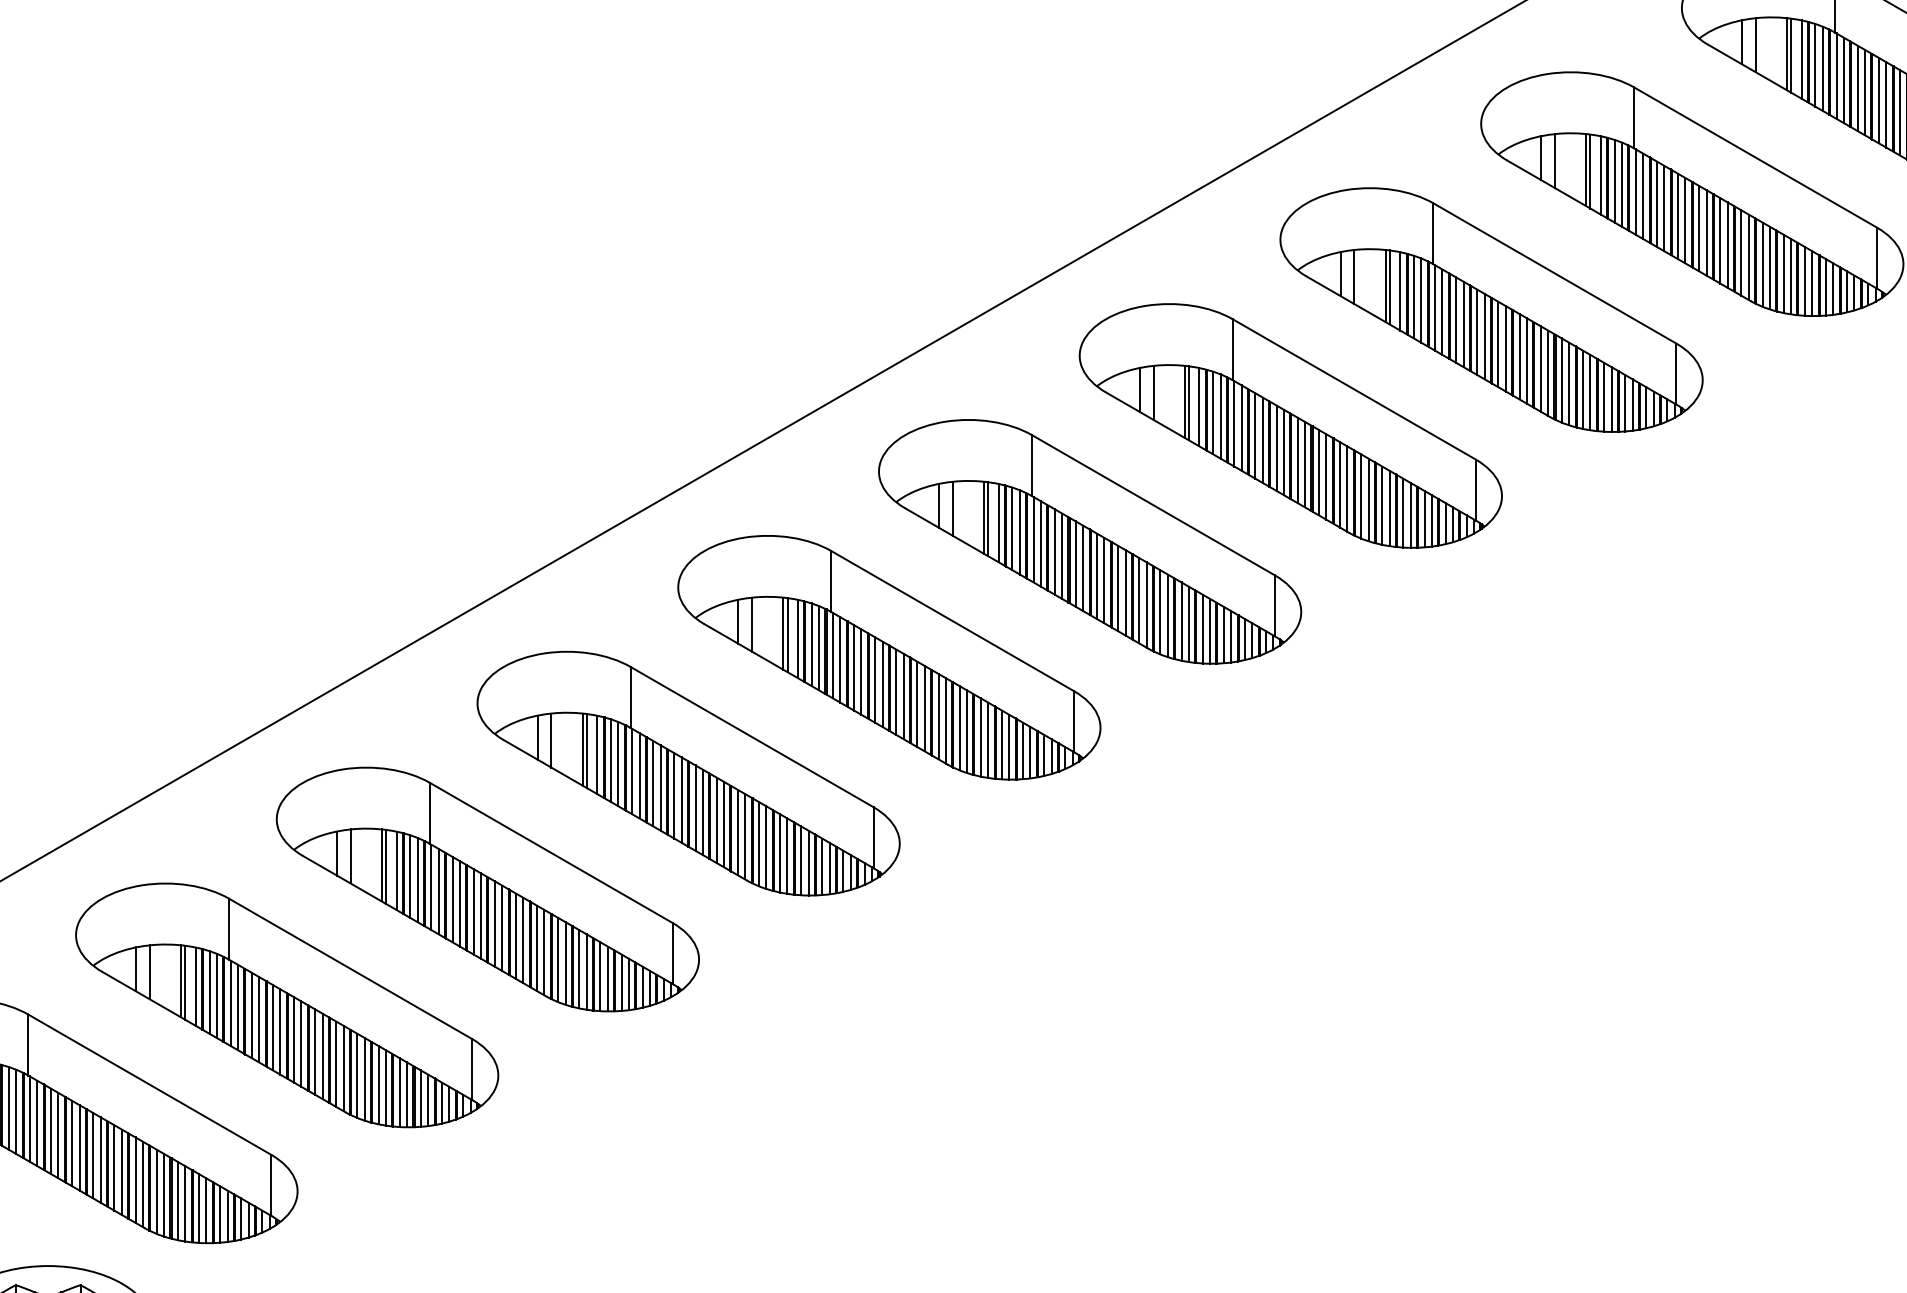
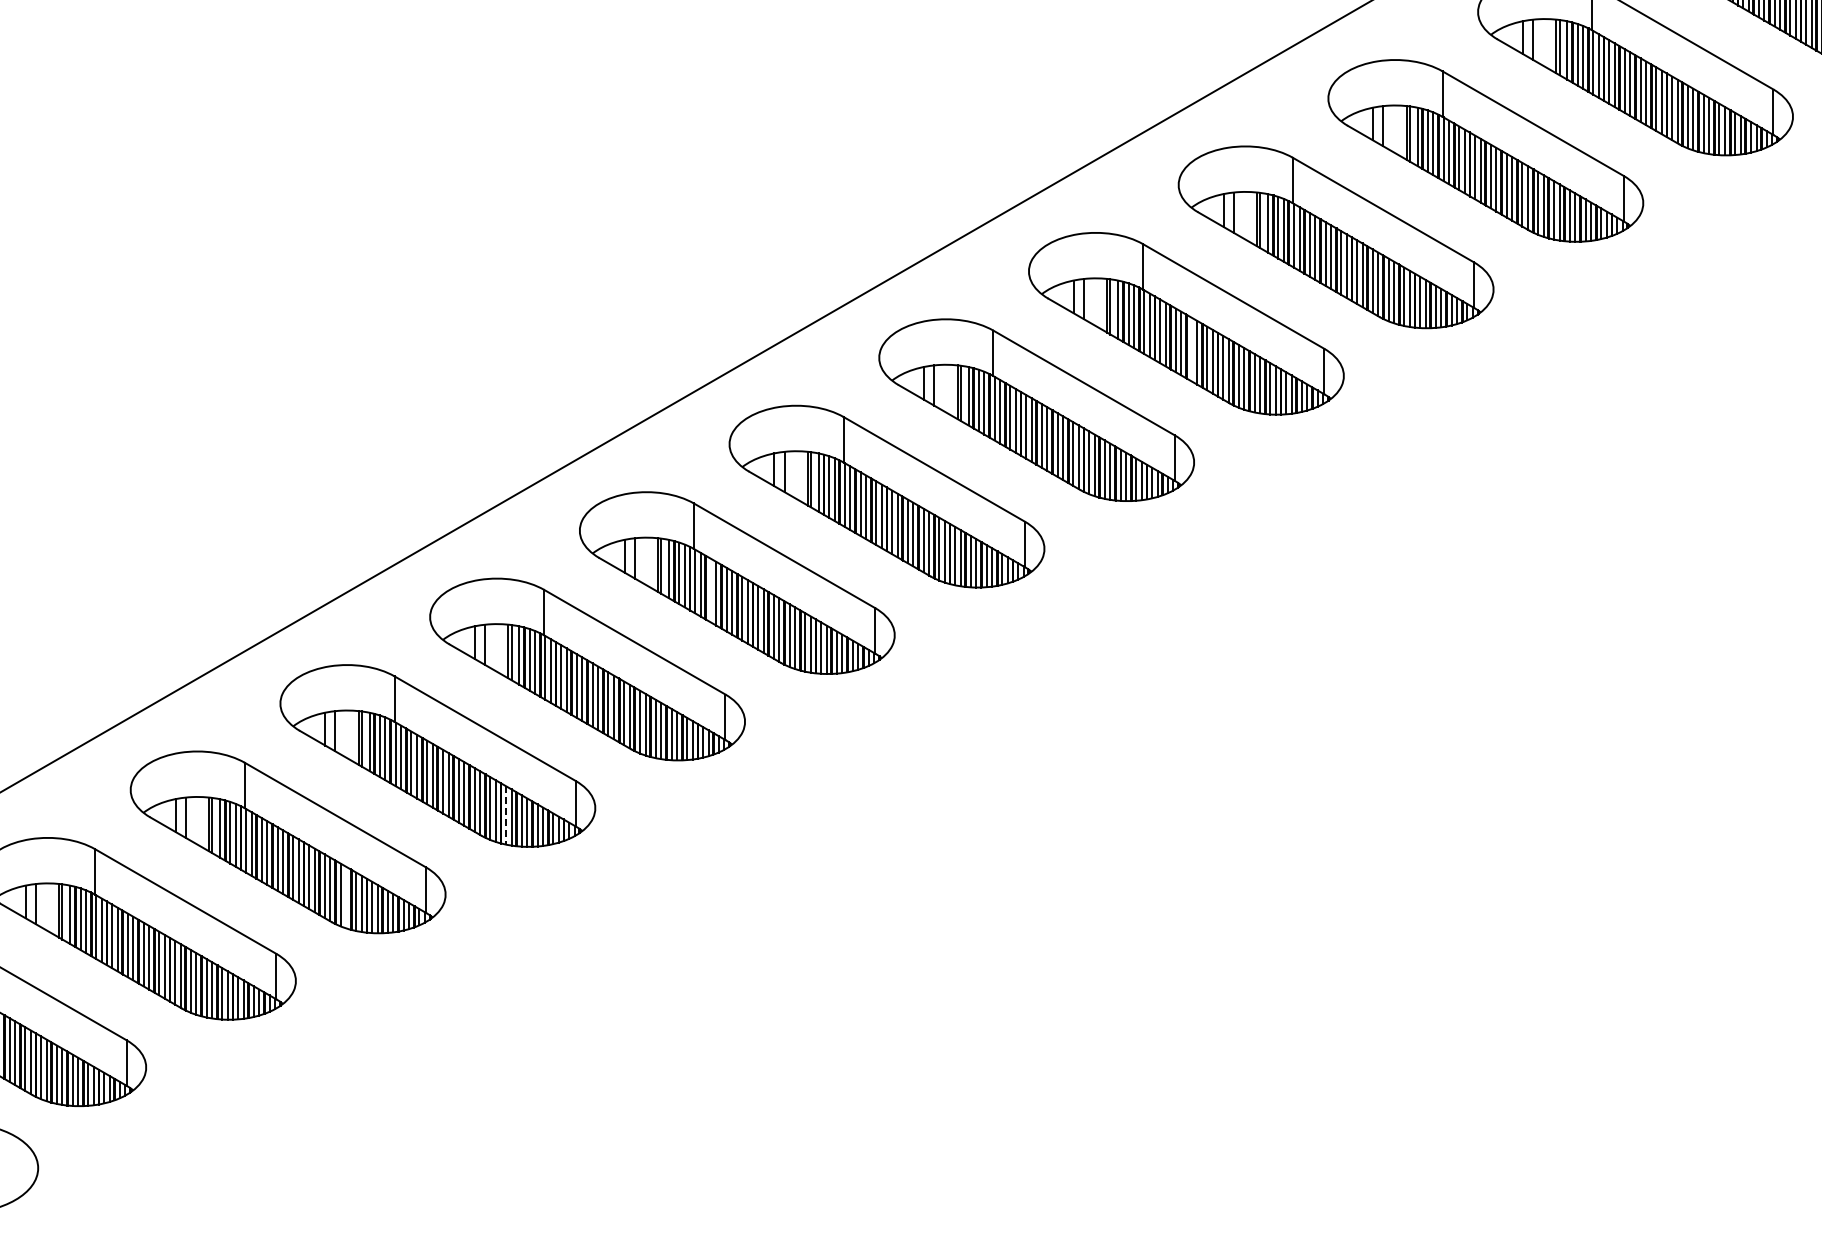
line: (1699, 228) -> (1191, 349), removed
line: (1054, 551) -> (710, 590), removed
line: (780, 853) -> (506, 815), solid -> dashed
line: (566, 963) -> (346, 897), removed

